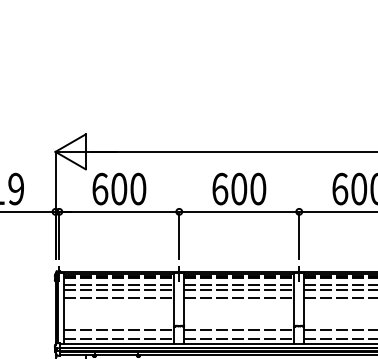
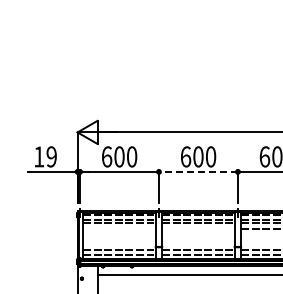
line: (237, 211) -> (197, 171), solid -> dashed
line: (119, 297) -> (119, 228), removed
line: (239, 297) -> (198, 228), removed

